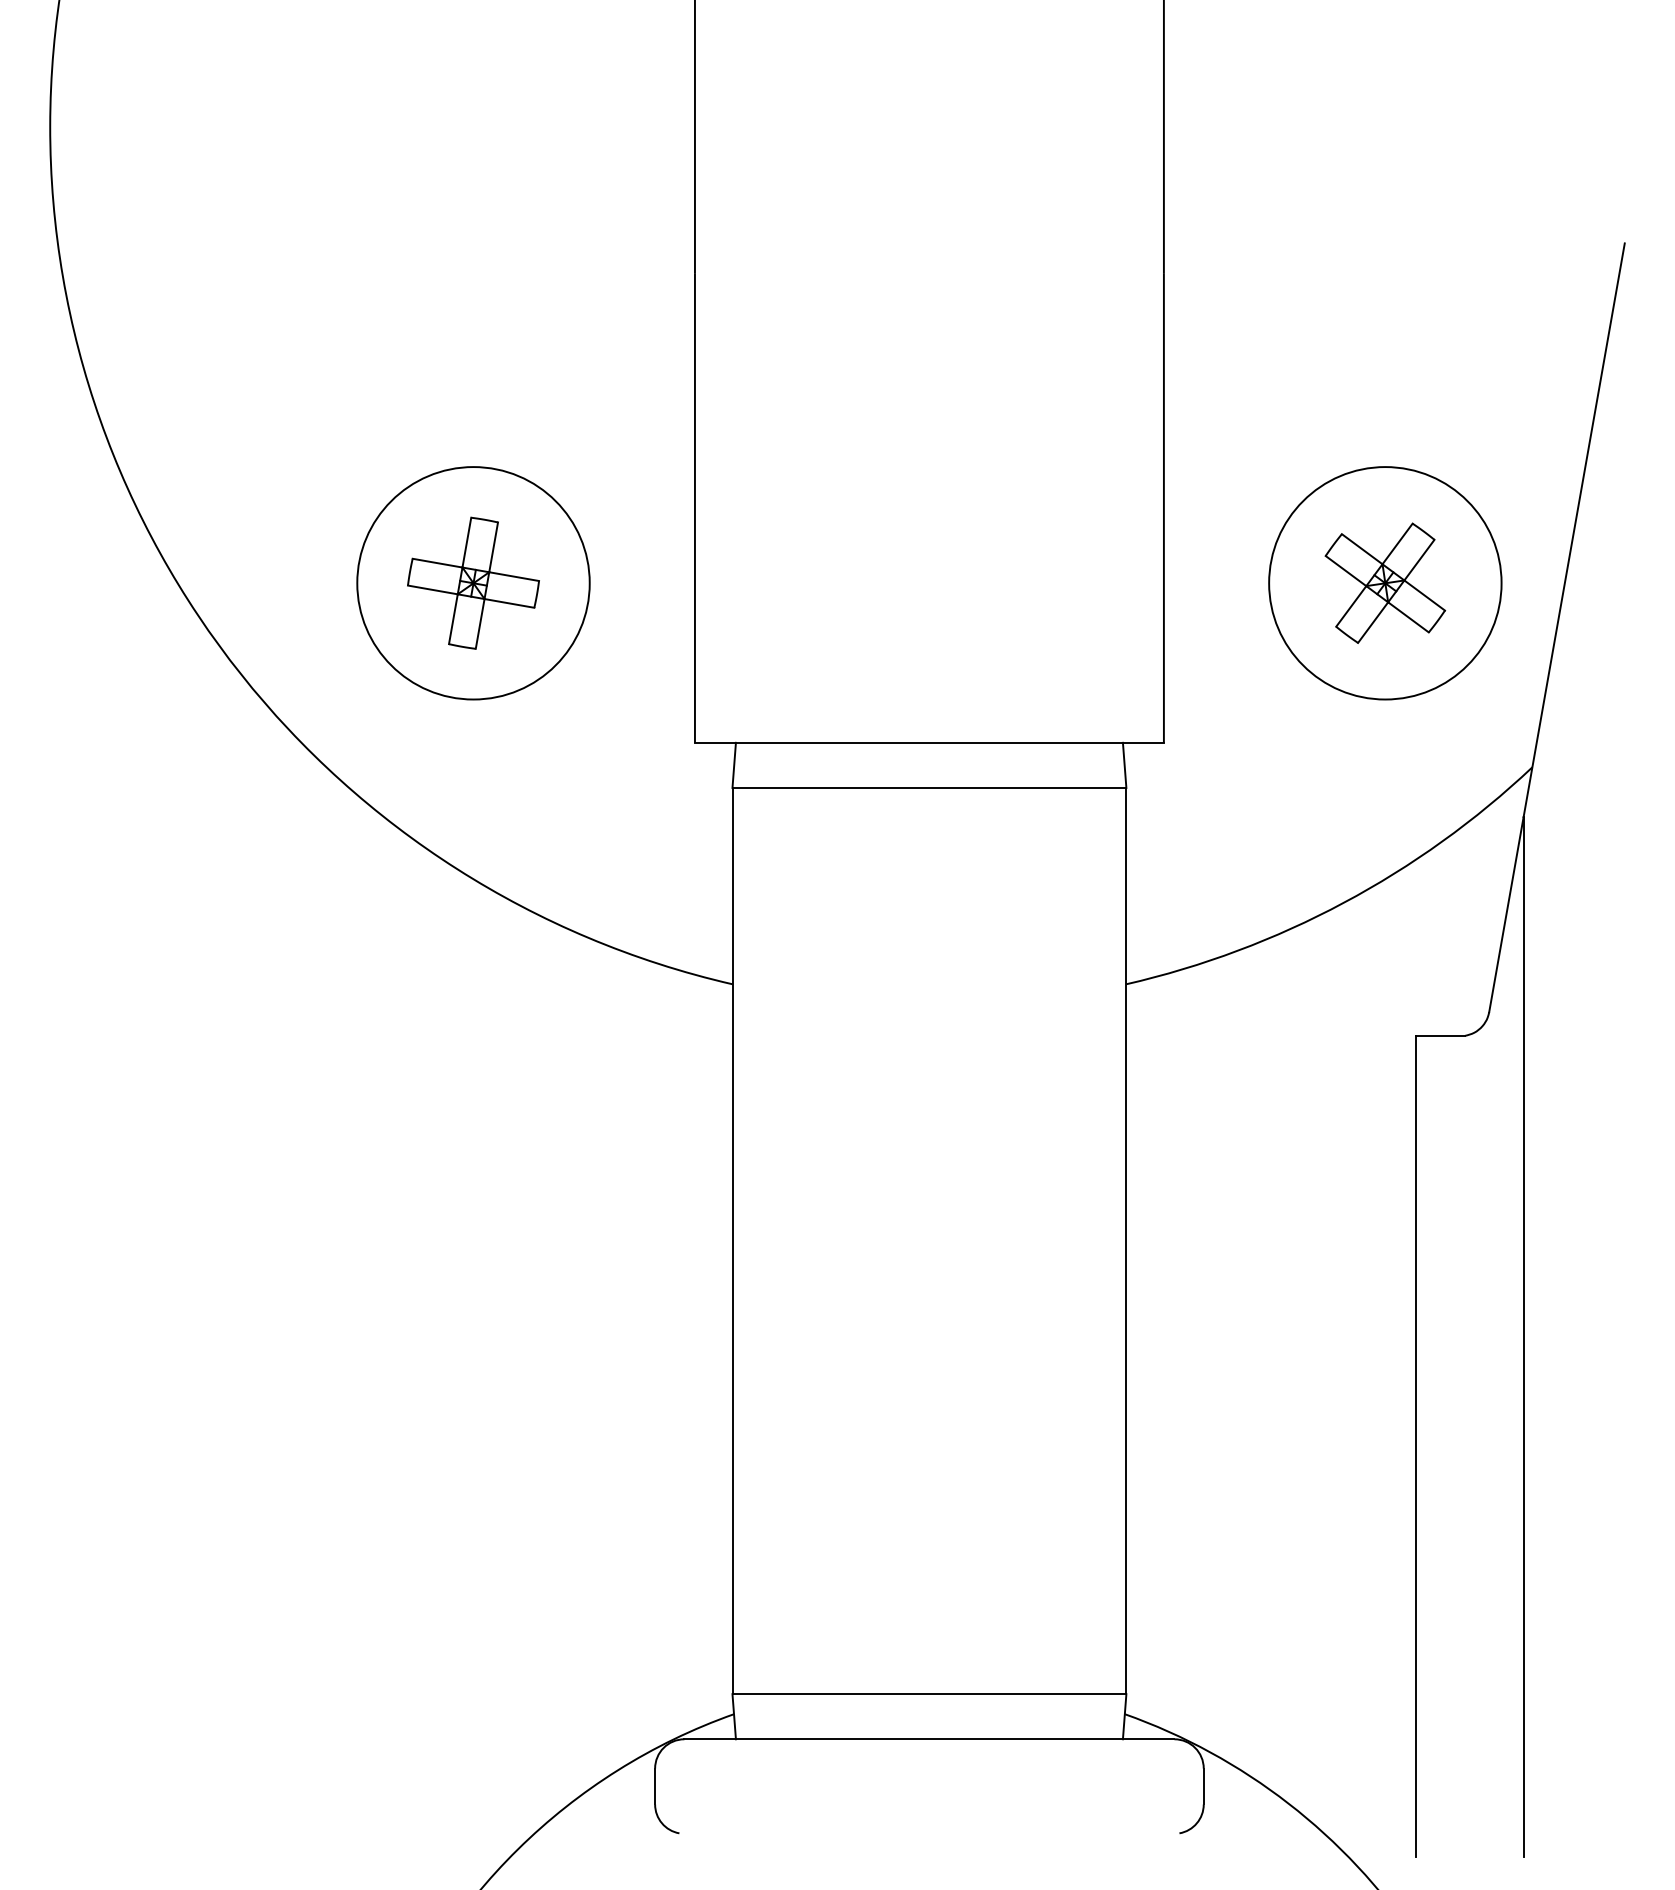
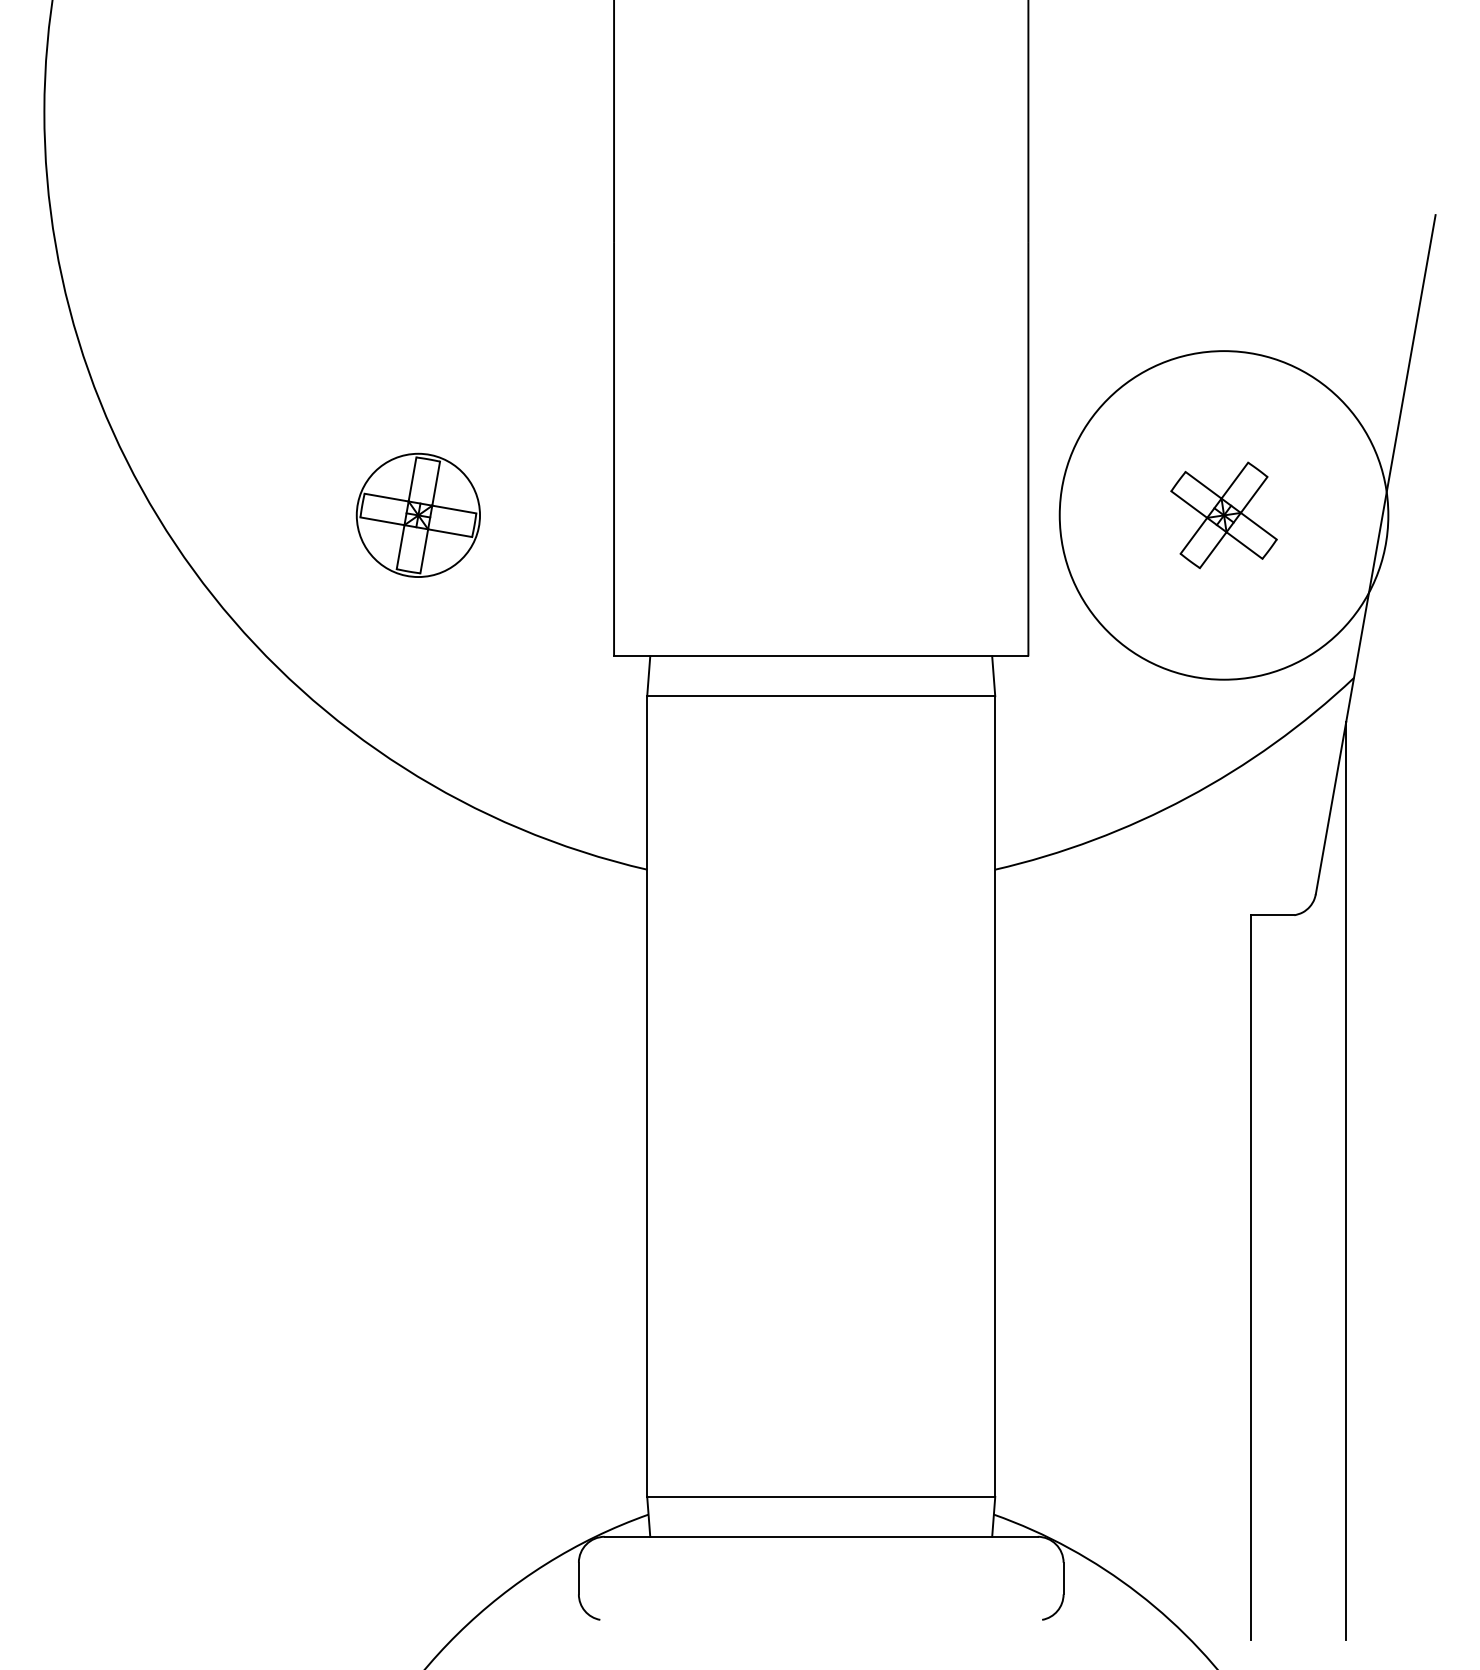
circle: (473, 583) -> (418, 515), size x0.6
circle: (1384, 583) -> (1223, 515), size x1.6

